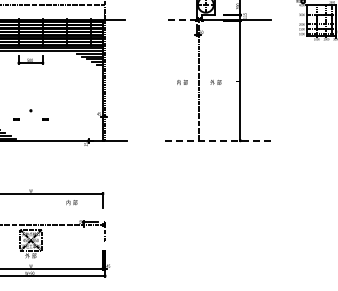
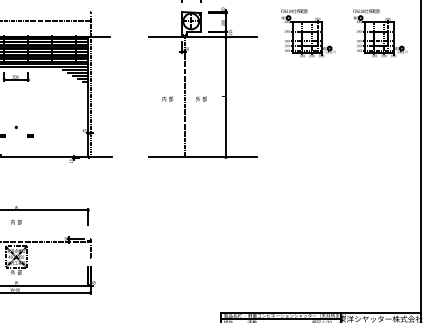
line: (179, 19) -> (164, 36), dashed -> solid
line: (217, 140) -> (202, 157), dashed -> solid
text: (72, 201) -> (16, 221), moved

